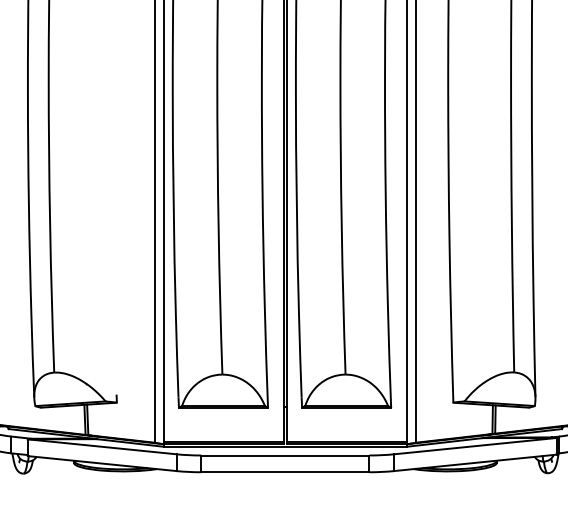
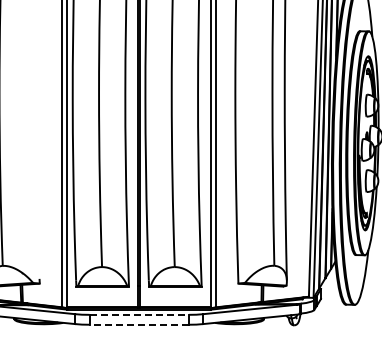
line: (285, 454) -> (139, 314), solid -> dashed
line: (285, 471) -> (139, 324), solid -> dashed

